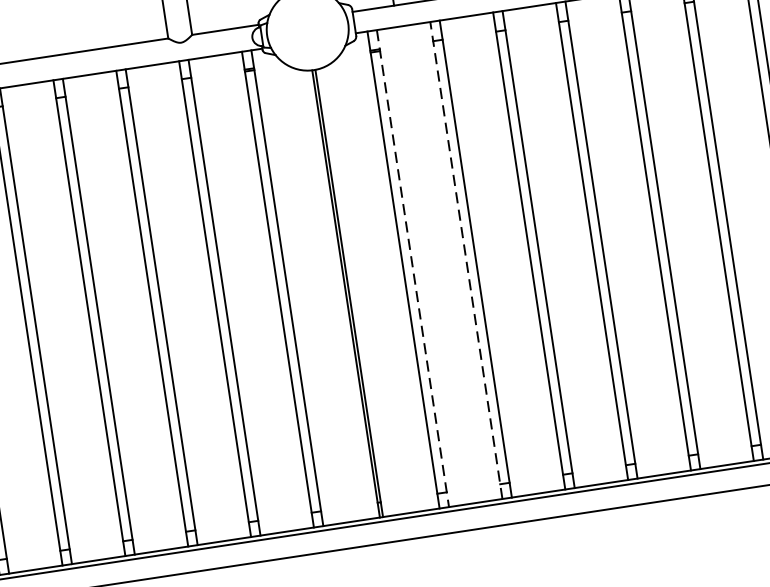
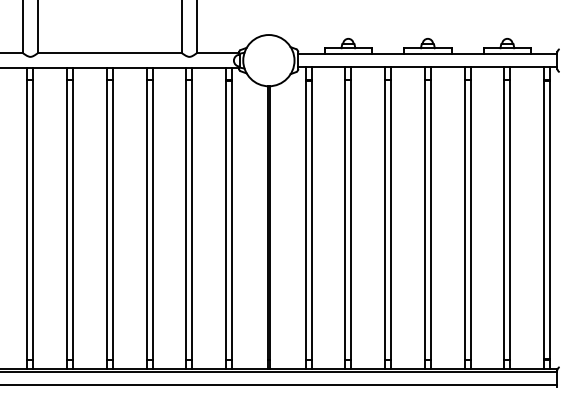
line: (466, 260) -> (345, 218), dashed -> solid
line: (412, 269) -> (311, 218), dashed -> solid

